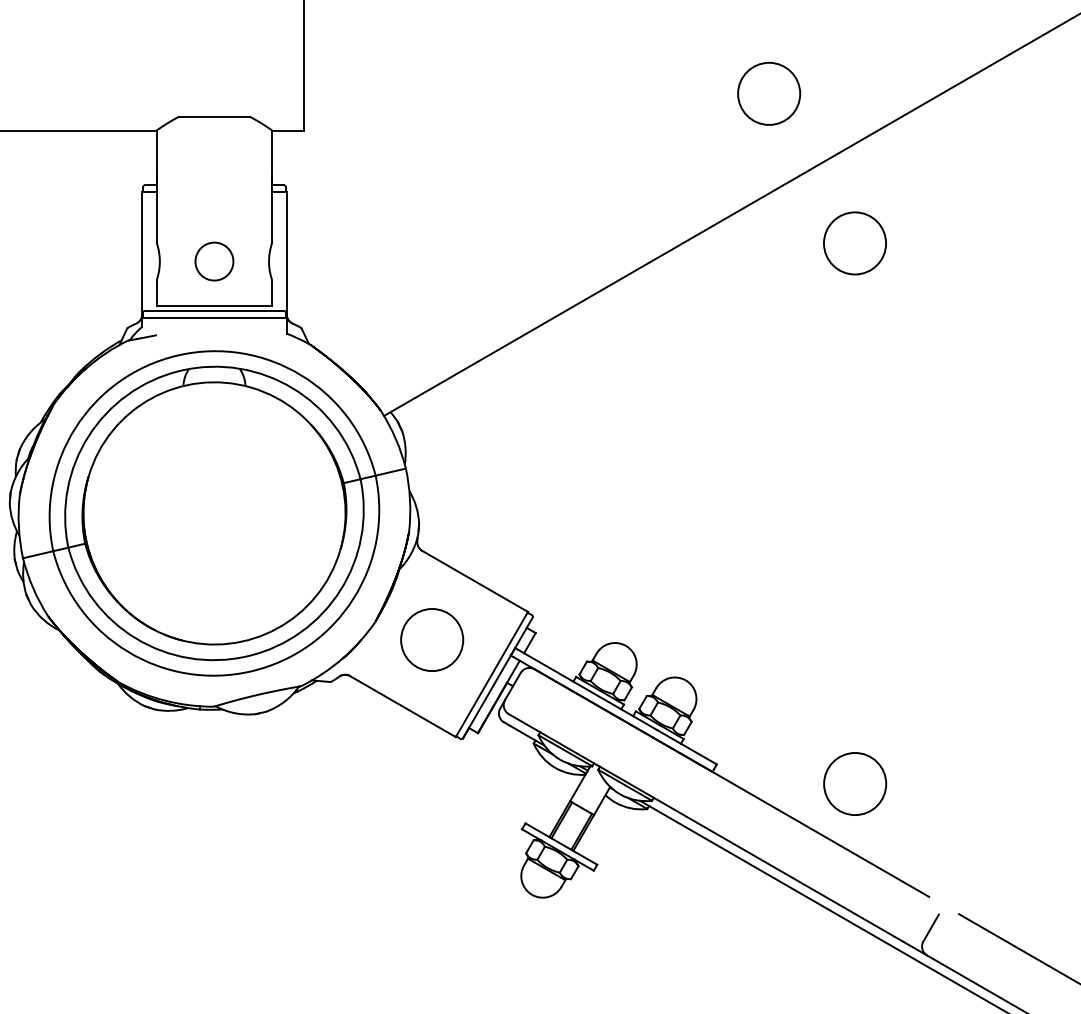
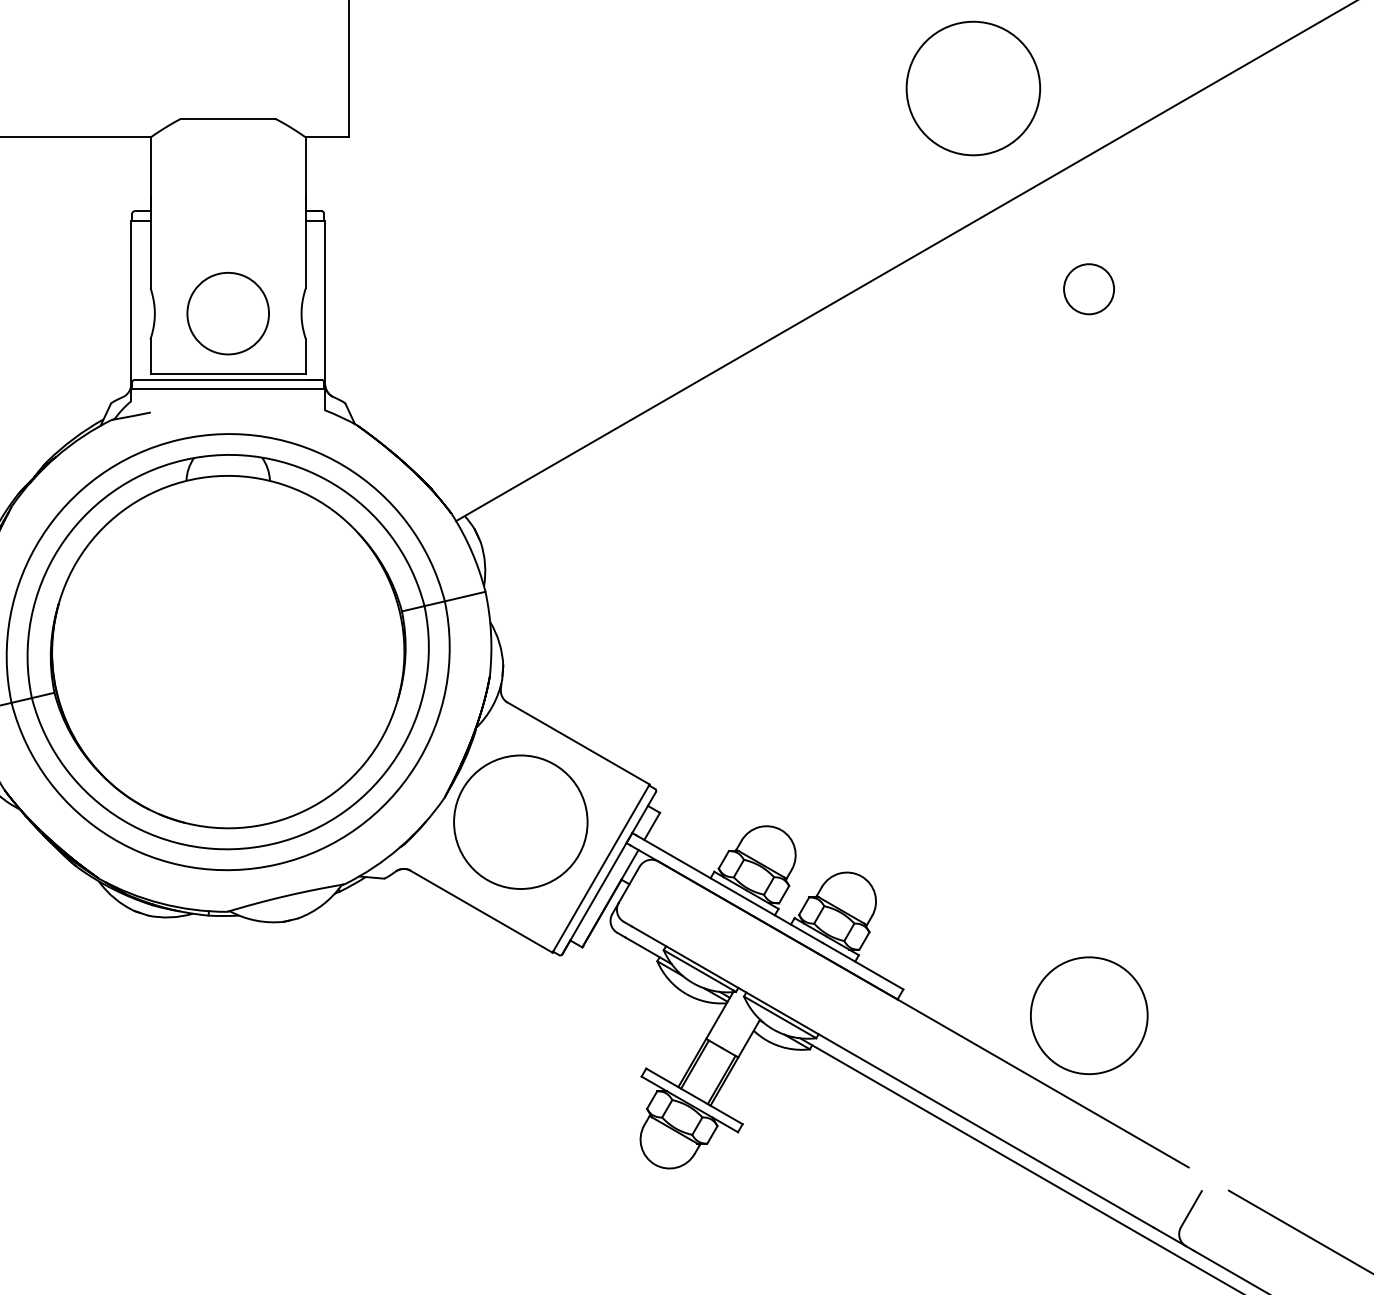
circle: (769, 93) -> (974, 87), size x1.6
circle: (854, 243) -> (1088, 289), size x0.6
circle: (214, 261) -> (228, 313), size x1.6
circle: (432, 640) -> (521, 822), size x1.6
circle: (855, 784) -> (1089, 1016), size x1.4

